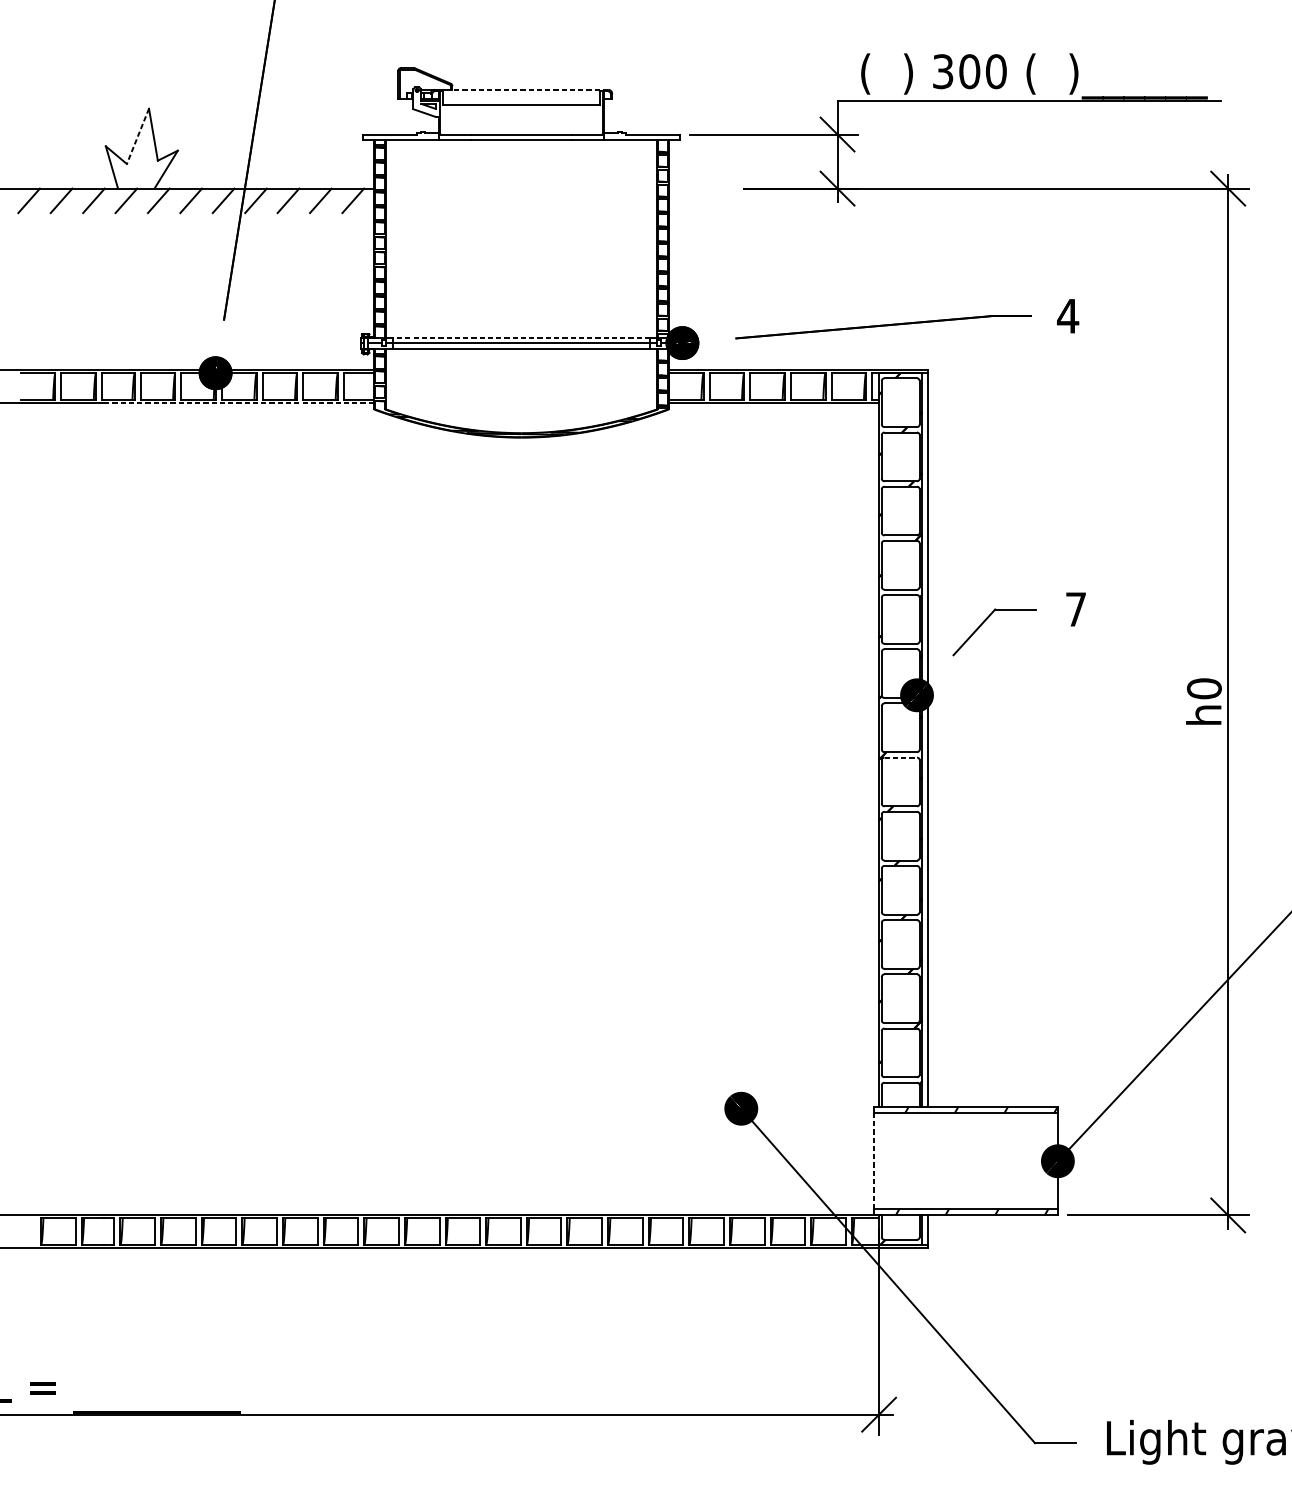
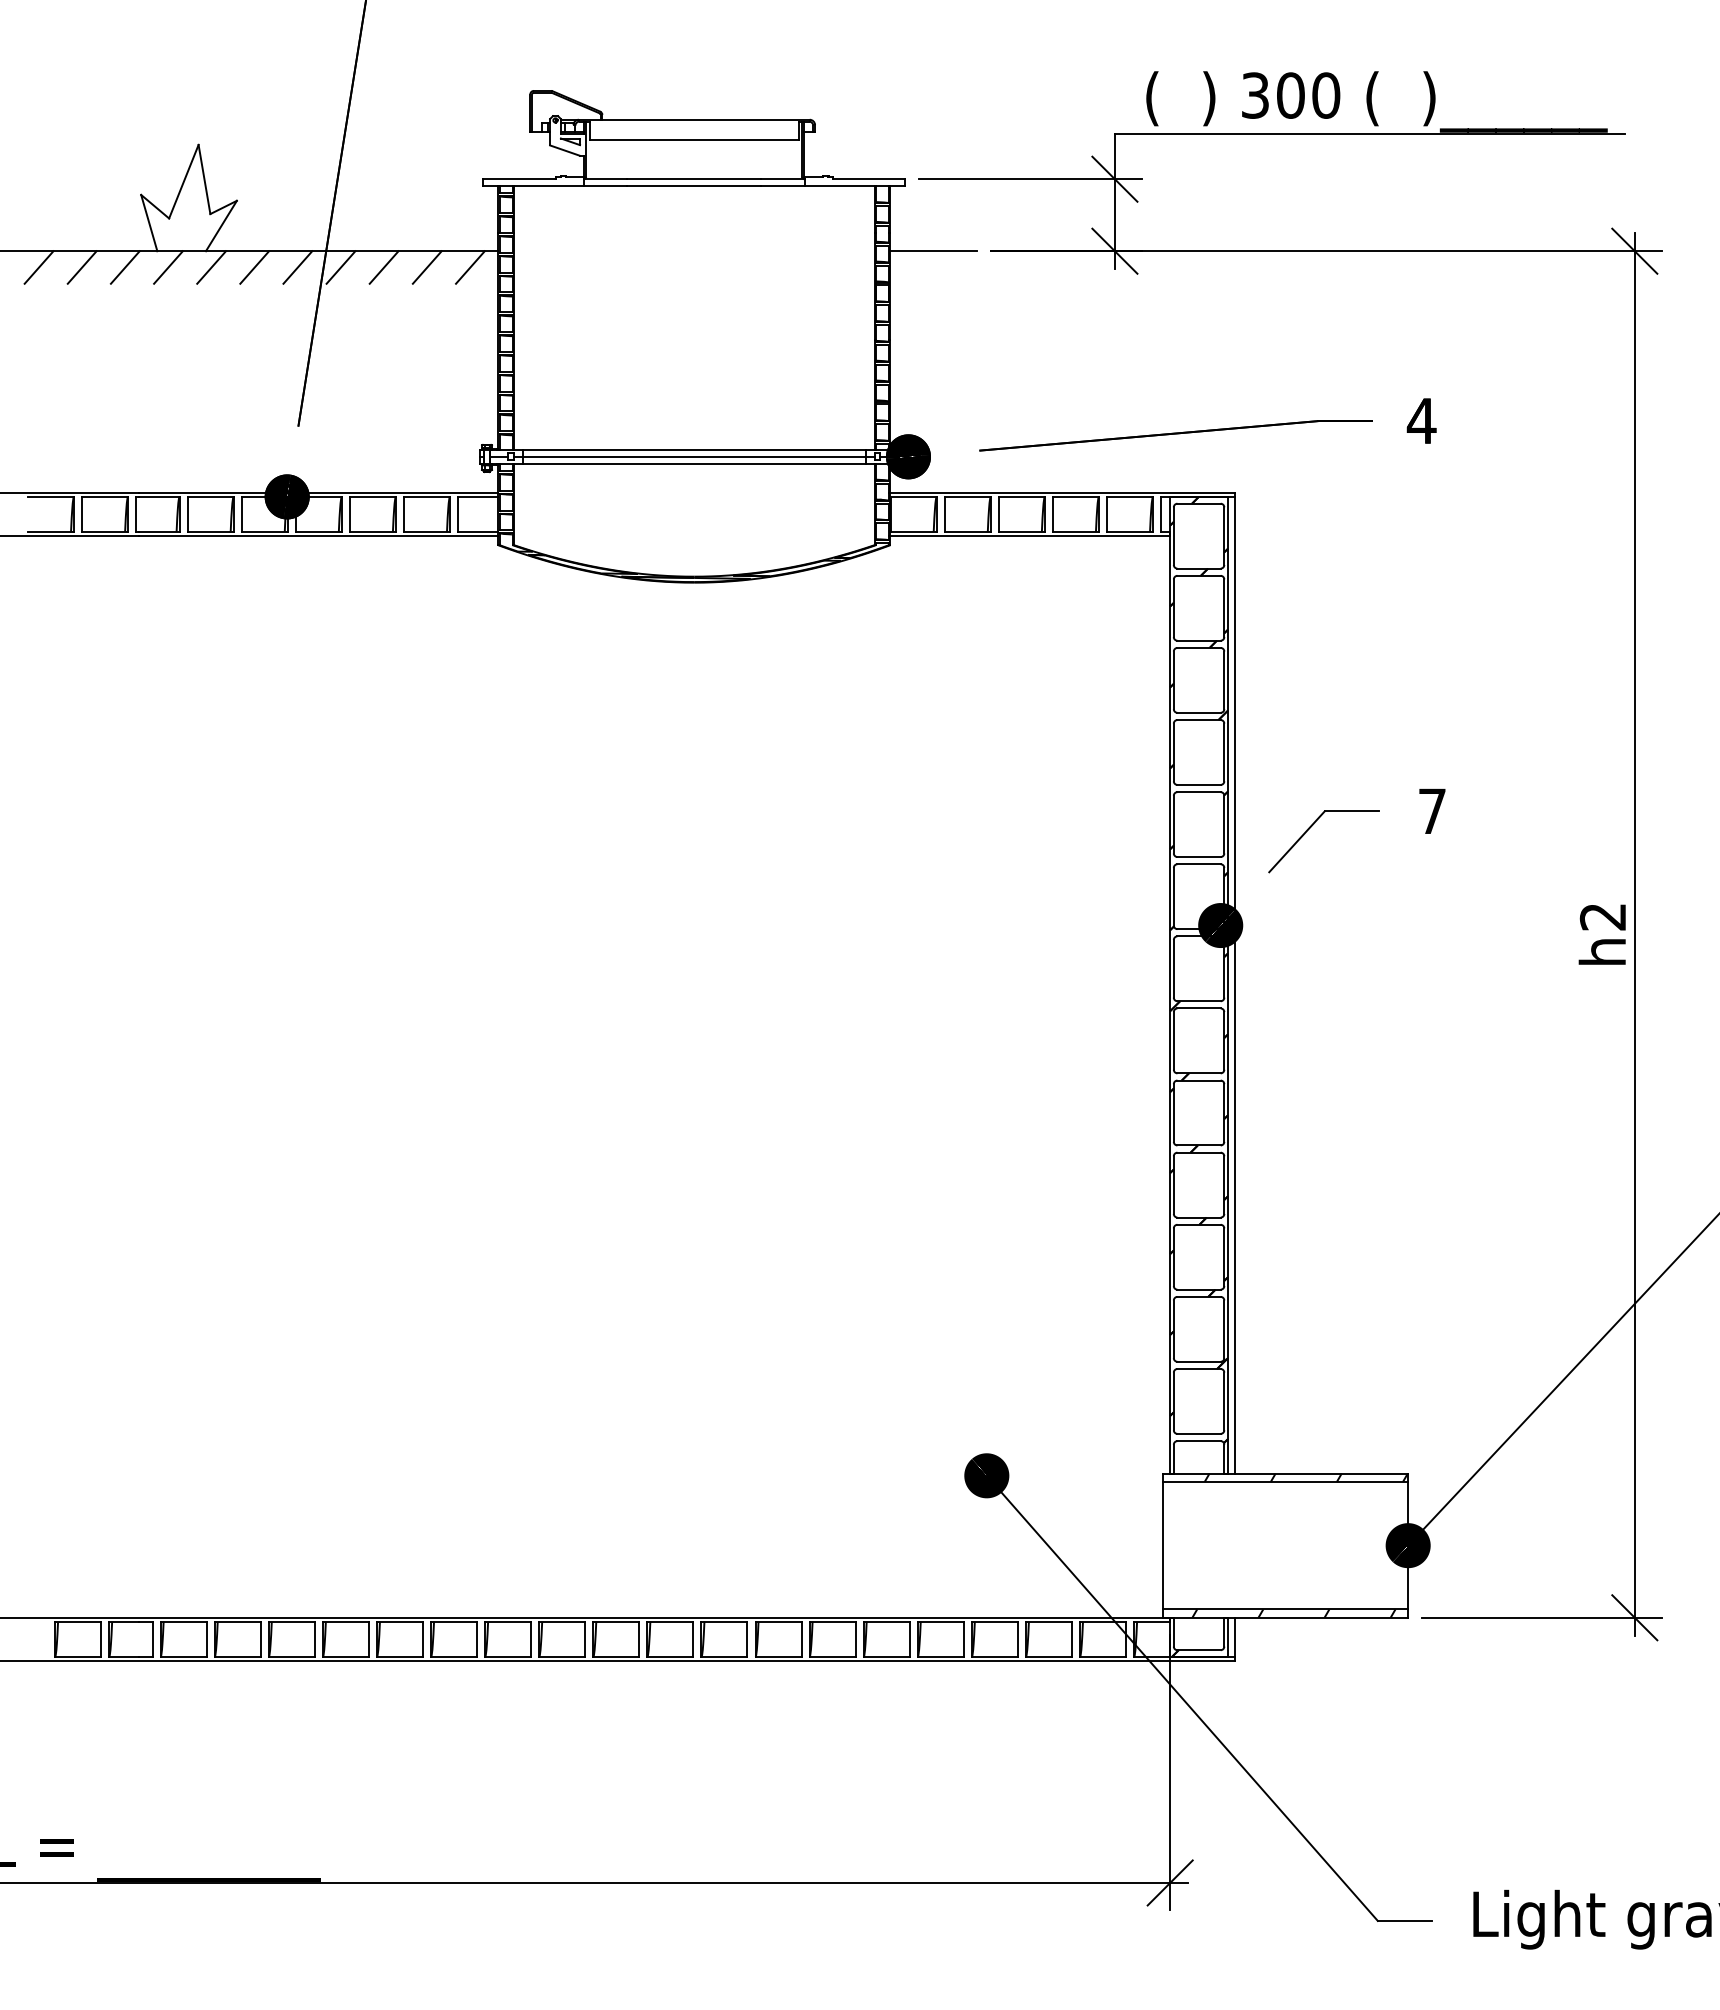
line: (530, 89) -> (706, 119), dashed -> solid
line: (137, 136) -> (183, 181), dashed -> solid
line: (701, 188) -> (933, 251), added
line: (520, 337) -> (693, 449), dashed -> solid
line: (239, 402) -> (318, 536), dashed -> solid
text: (1203, 688) -> (1602, 916), h0 -> h2
line: (901, 757) -> (1199, 1008), dashed -> solid
line: (874, 1161) -> (1163, 1545), dashed -> solid

